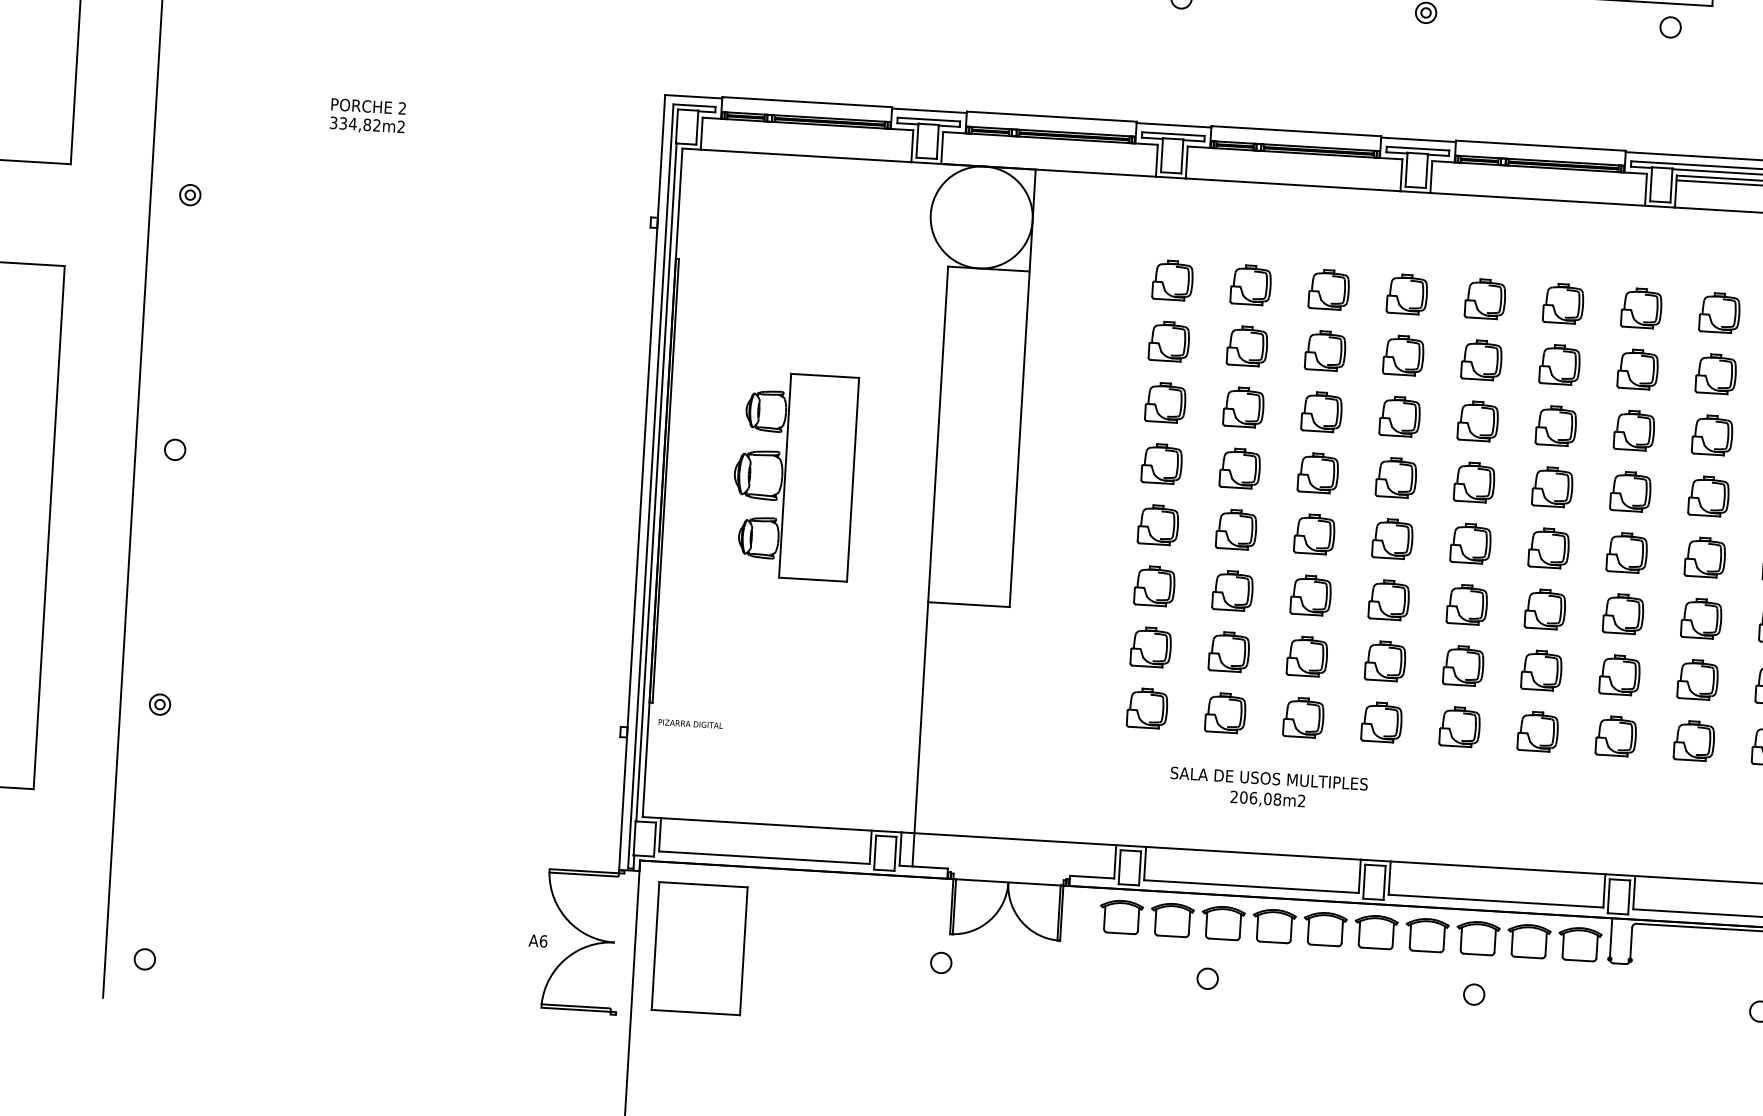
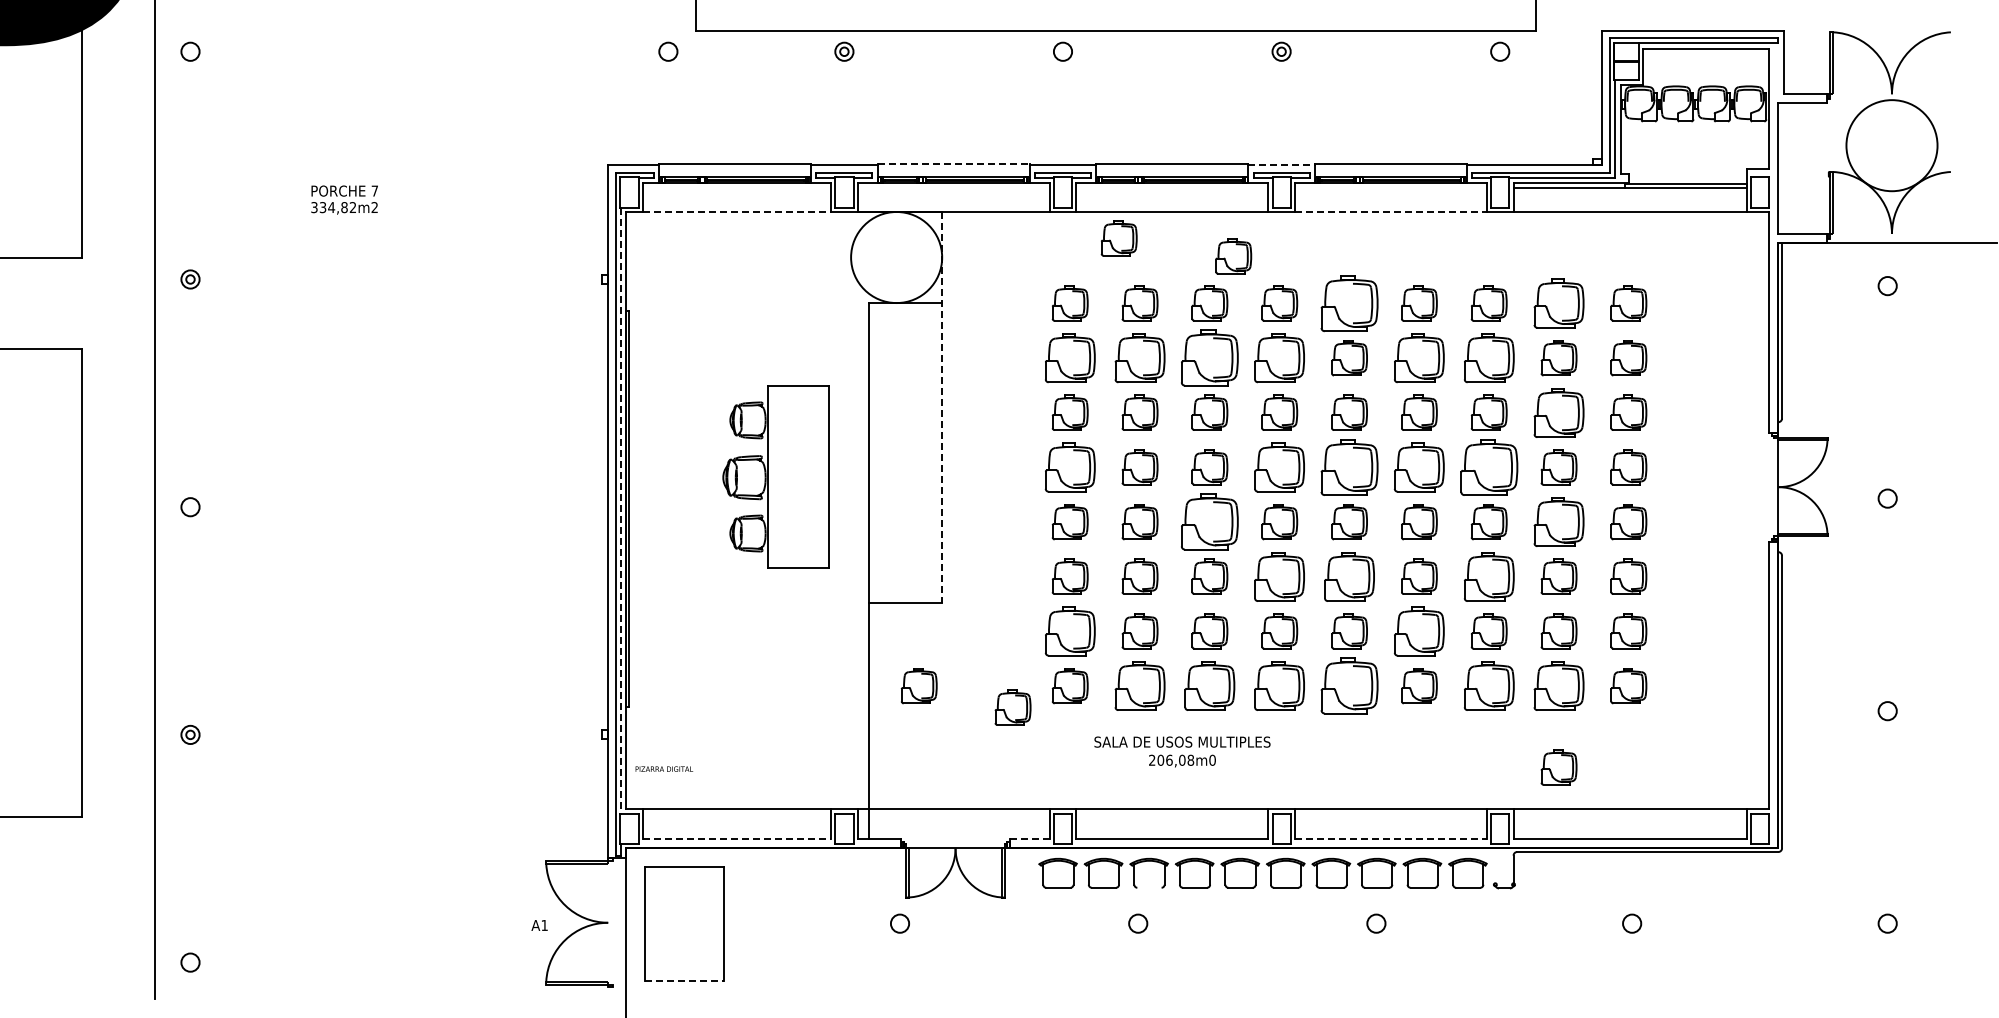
text: (402, 107) -> (374, 190), 2 -> 7
line: (1051, 117) -> (953, 164), solid -> dashed
line: (1419, 140) -> (1282, 165), solid -> dashed
line: (806, 155) -> (737, 211), solid -> dashed
line: (1537, 198) -> (1390, 211), solid -> dashed
part: (1231, 210) -> (1118, 238), added
part: (1358, 238) -> (1233, 256), added
part: (1485, 299) -> (1349, 303), size x1.6
part: (1719, 312) -> (1558, 303), size x1.4
part: (1168, 341) -> (1069, 358), size x1.4
part: (1246, 346) -> (1139, 358), size x1.4
part: (1325, 351) -> (1209, 358), size x1.6
part: (1403, 355) -> (1279, 358), size x1.4
part: (1559, 365) -> (1419, 358), size x1.4
part: (1637, 369) -> (1488, 358), size x1.4
line: (1023, 388) -> (942, 407), solid -> dashed
part: (1711, 434) -> (1558, 412), size x1.4
part: (1161, 463) -> (1069, 467), size x1.4
part: (793, 475) -> (775, 476), moved
part: (1396, 477) -> (1279, 467), size x1.4
part: (1474, 482) -> (1349, 467), size x1.6
line: (655, 483) -> (620, 511), solid -> dashed
part: (1552, 487) -> (1419, 467), size x1.4
part: (1629, 491) -> (1488, 467), size x1.6
part: (1314, 534) -> (1209, 522), size x1.6
part: (1704, 557) -> (1558, 522), size x1.4
part: (1388, 599) -> (1279, 576), size x1.4
part: (1467, 604) -> (1349, 576), size x1.4
part: (1622, 613) -> (1488, 576), size x1.4
part: (1150, 647) -> (1069, 631), size x1.4
part: (1541, 670) -> (1419, 631), size x1.4
part: (977, 698) -> (918, 686), added
part: (1224, 713) -> (1139, 686), size x1.4
part: (1303, 718) -> (1209, 686), size x1.4
part: (1381, 722) -> (1279, 686), size x1.4
text: (691, 723) -> (664, 768), moved
part: (1459, 727) -> (1349, 686), size x1.6
part: (1081, 728) -> (1012, 707), added
part: (1615, 736) -> (1488, 686), size x1.4
part: (1693, 741) -> (1558, 686), size x1.4
text: (1301, 800) -> (1212, 759), 206,08m2 -> 206,08m0
part: (1688, 832) -> (1558, 767), added
line: (765, 857) -> (737, 839), solid -> dashed
line: (1091, 877) -> (1029, 839), solid -> dashed
line: (1495, 901) -> (1390, 839), solid -> dashed
line: (1611, 938) -> (1495, 866), removed
line: (1222, 939) -> (1149, 887), removed
text: (543, 941) -> (544, 925), A6 -> A1
line: (696, 1012) -> (684, 980), solid -> dashed

